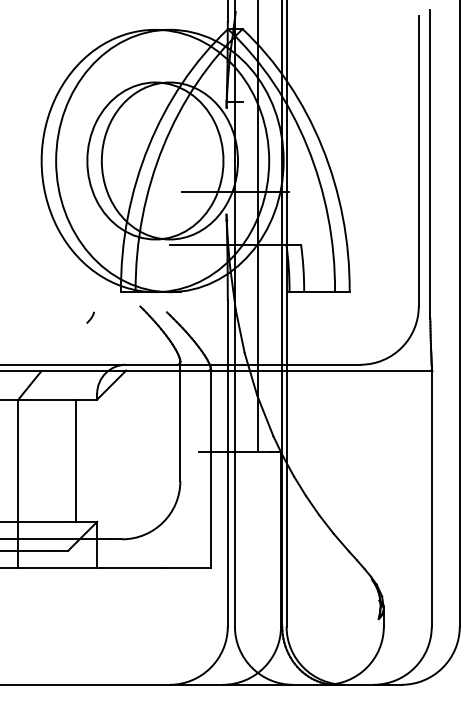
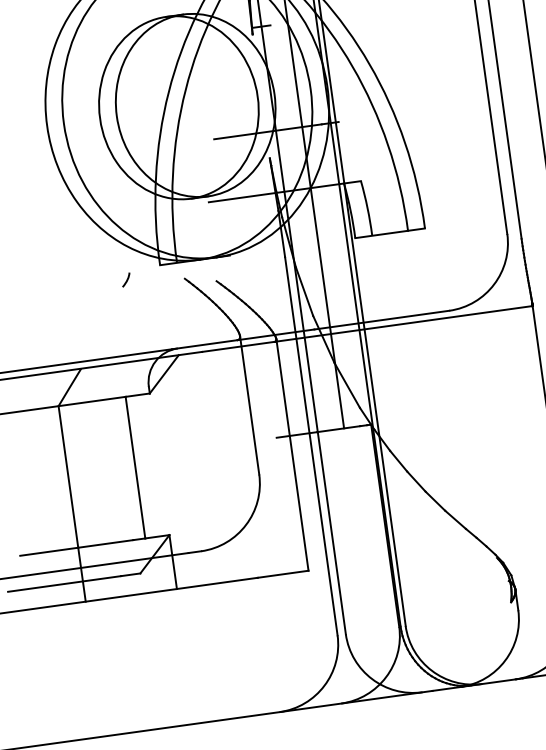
curve: (90, 317) -> (126, 279), moved

